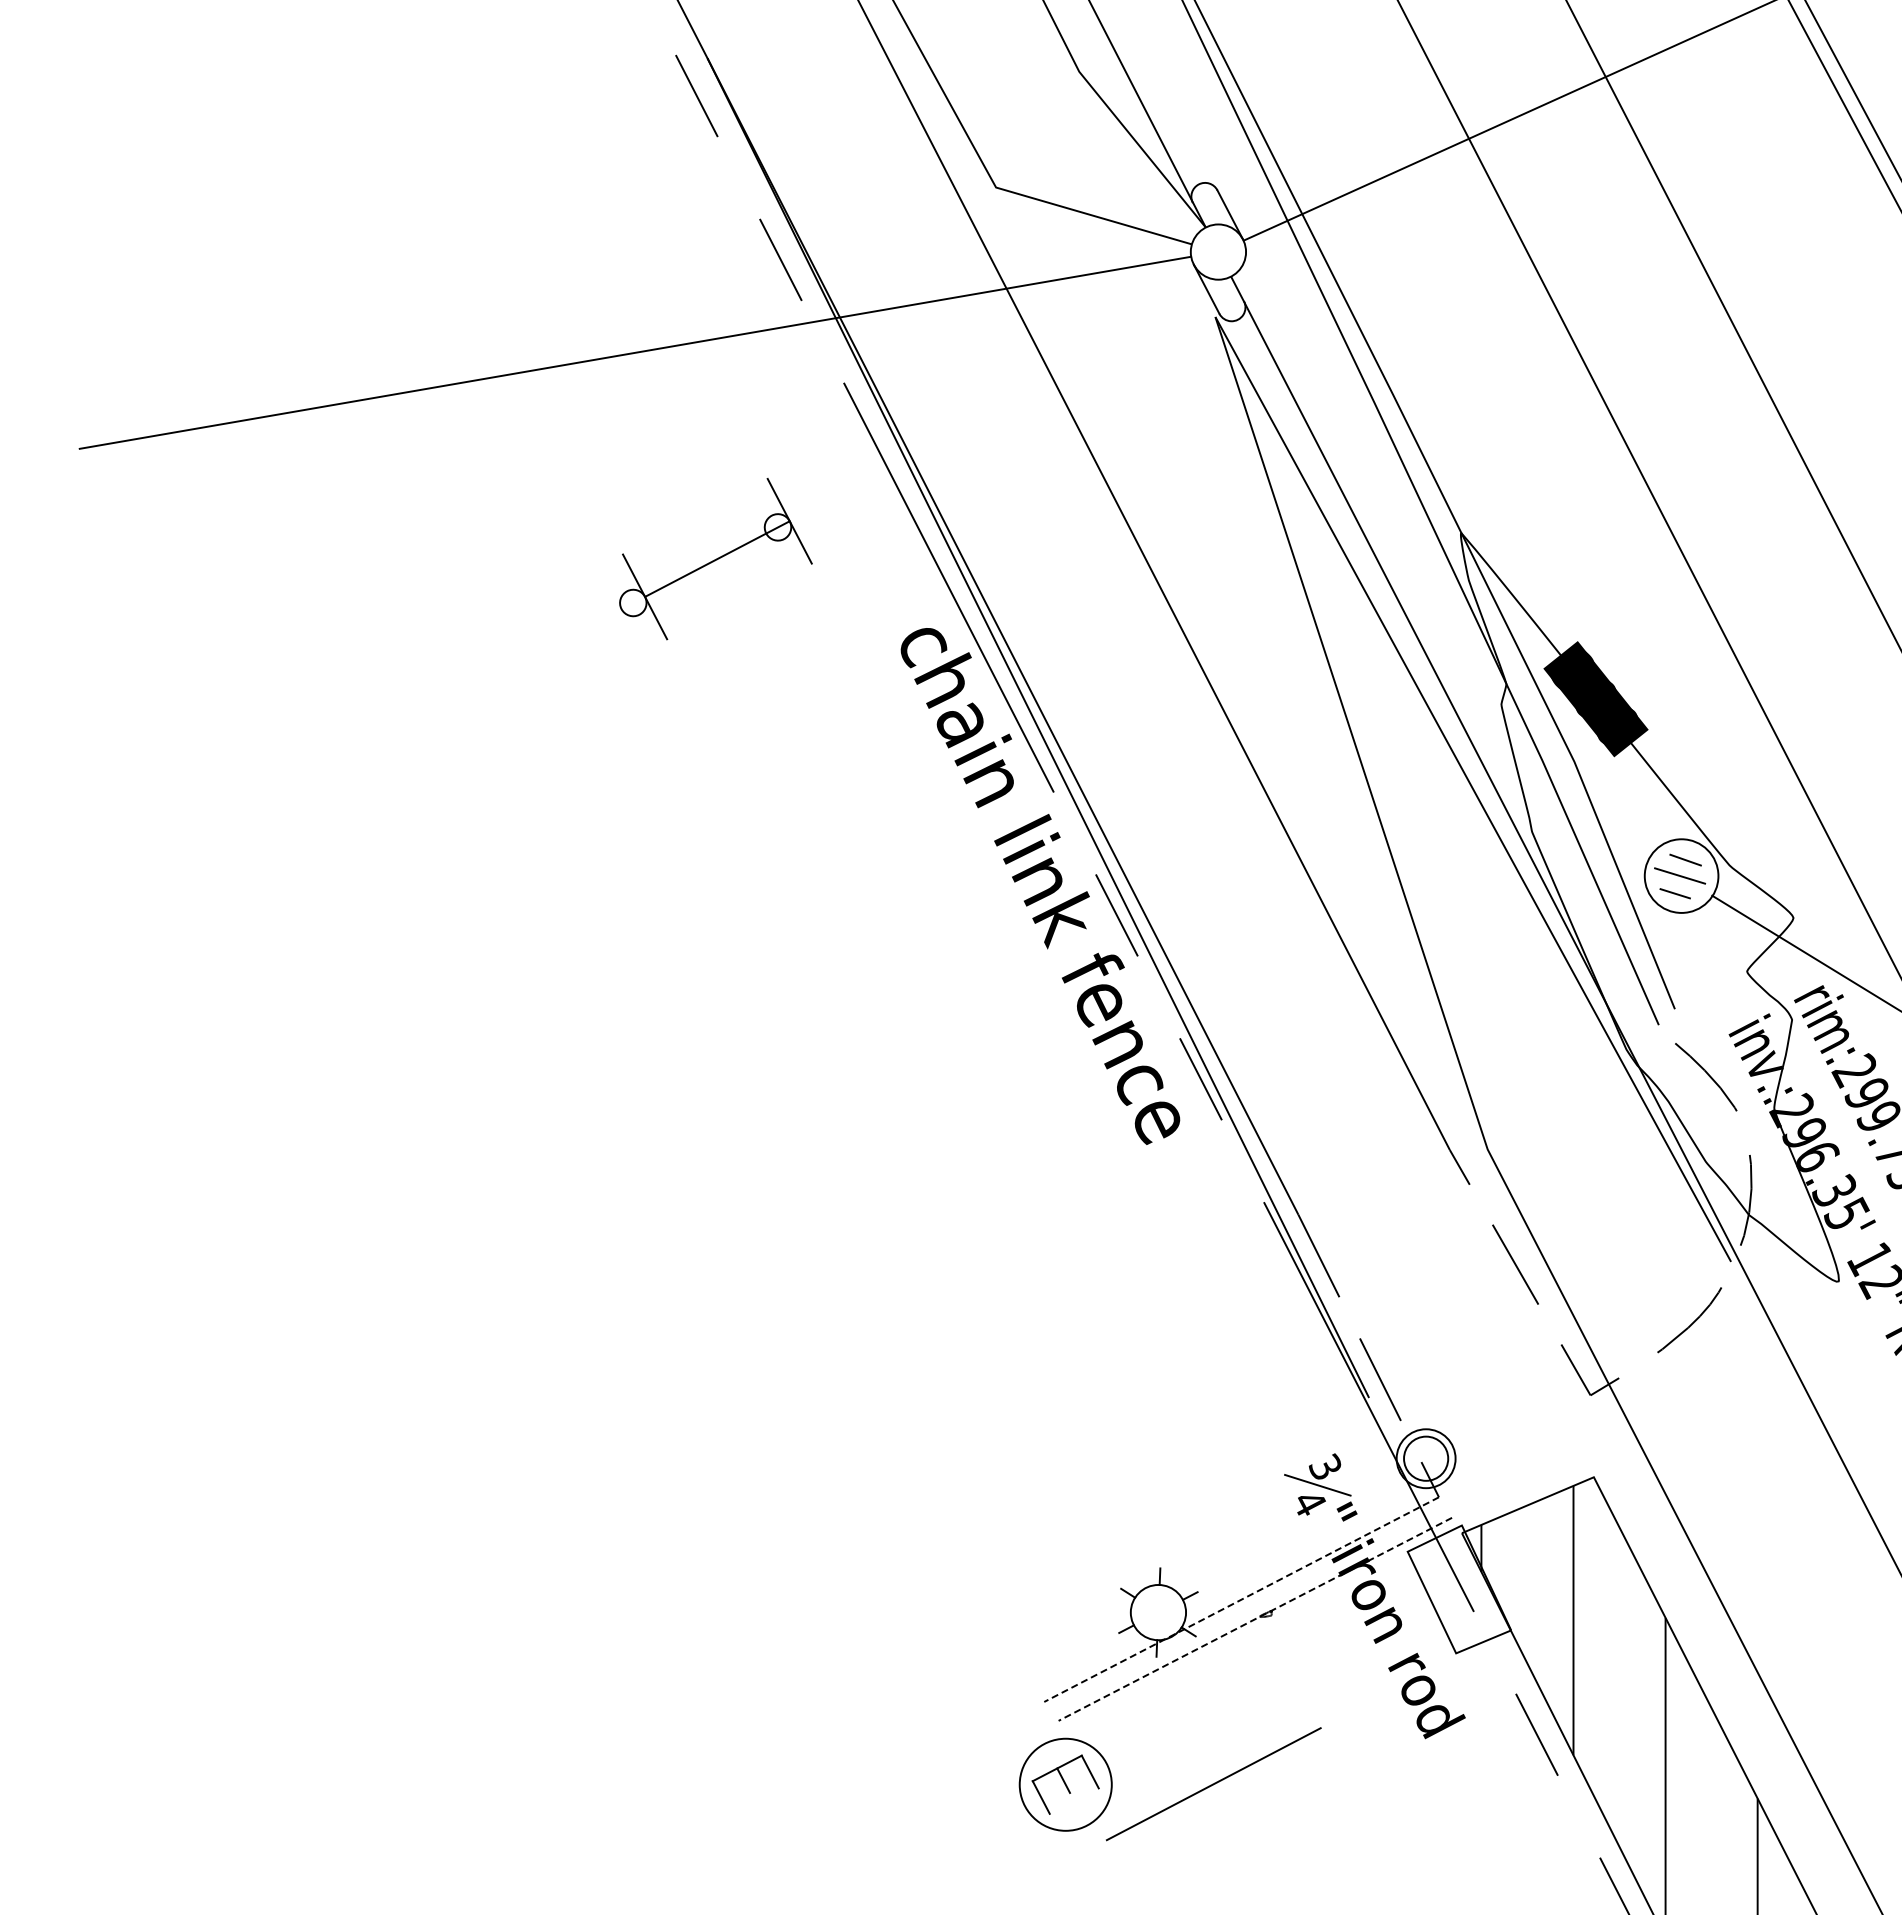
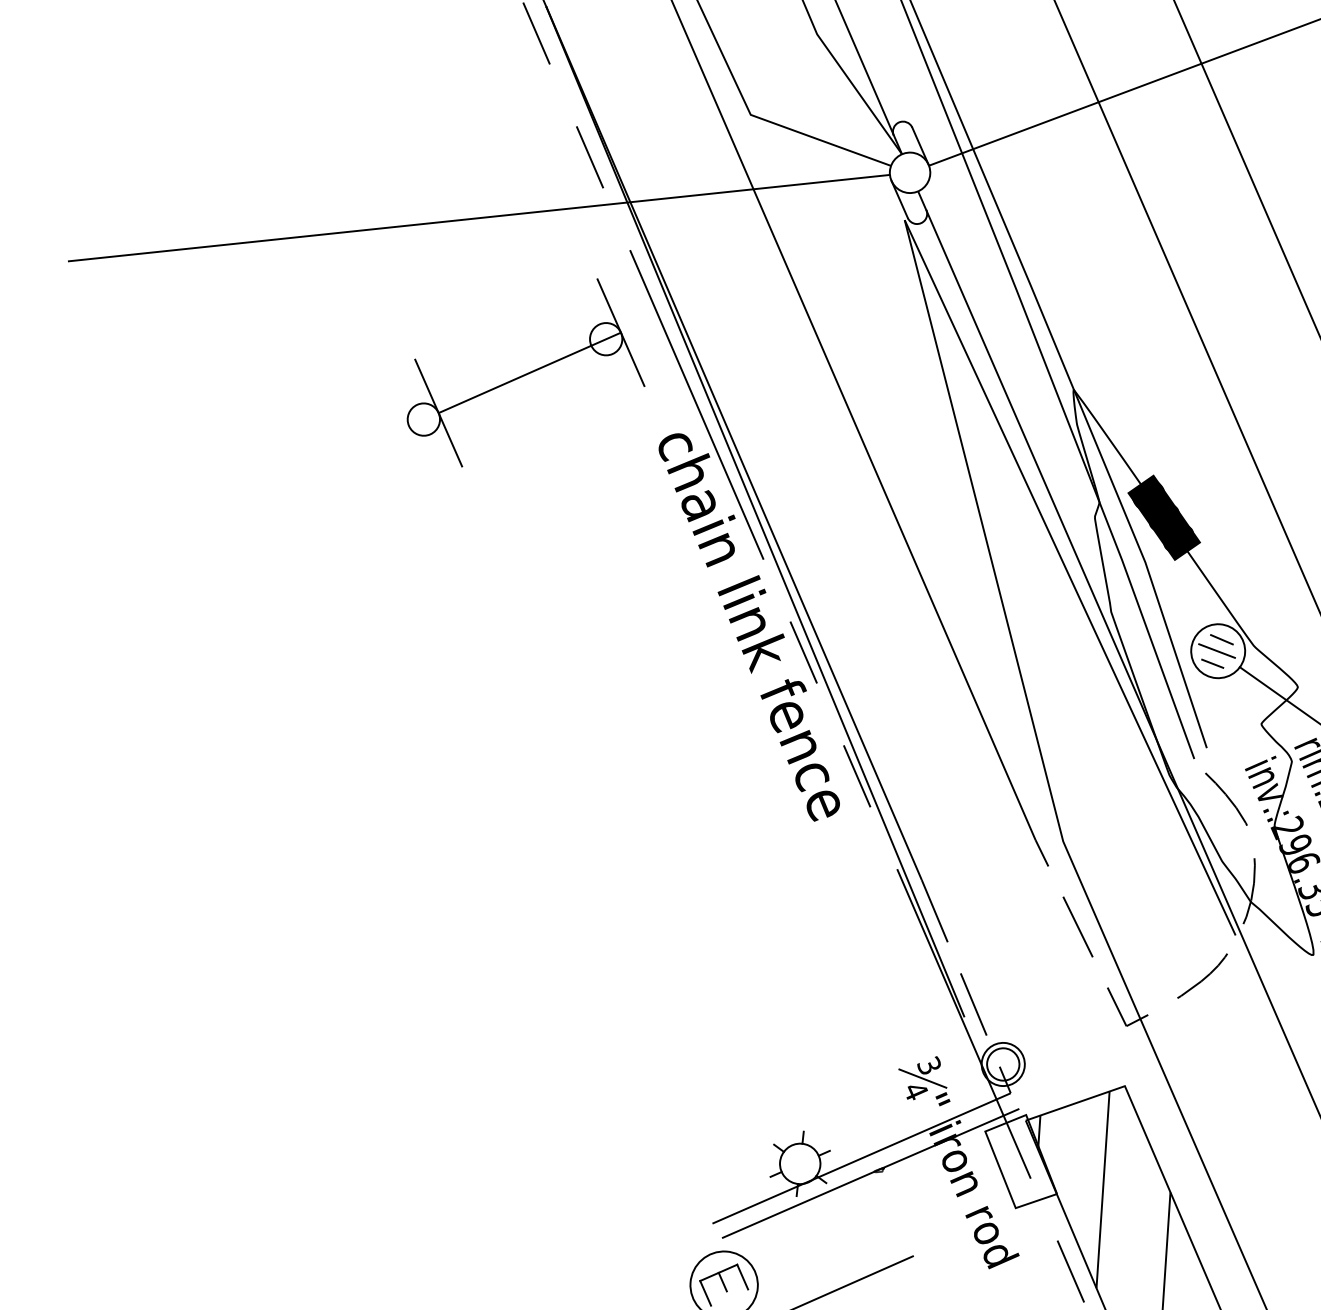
part: (715, 558) -> (527, 372), size x1.67
line: (1241, 1599) -> (861, 1158), dashed -> solid
line: (1255, 1619) -> (870, 1173), dashed -> solid

